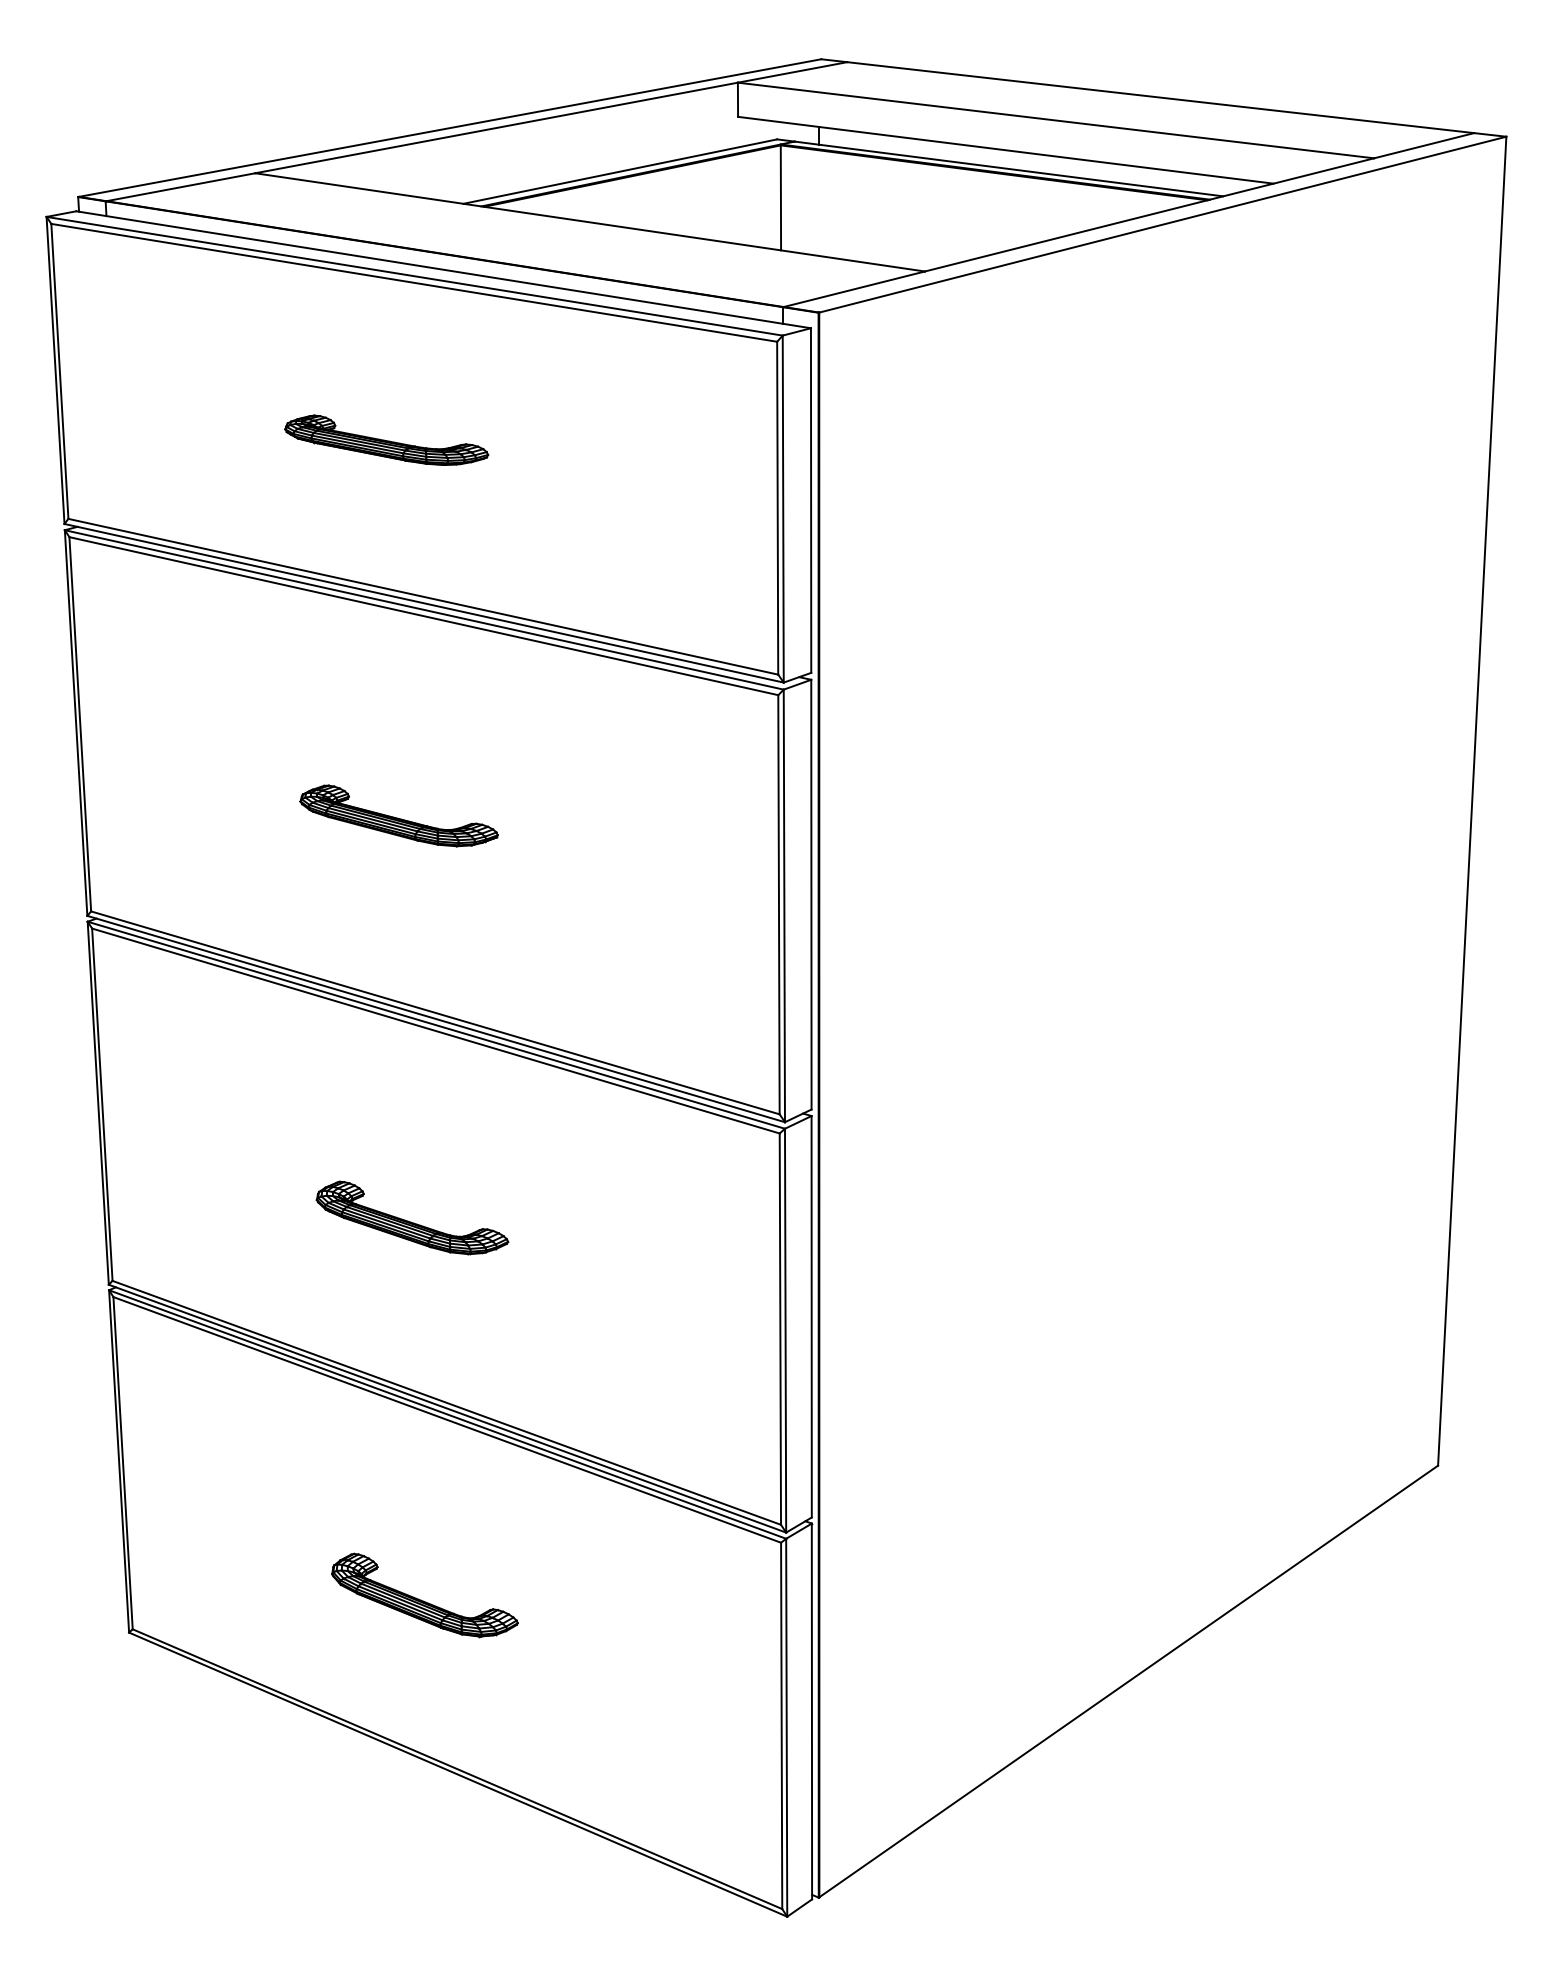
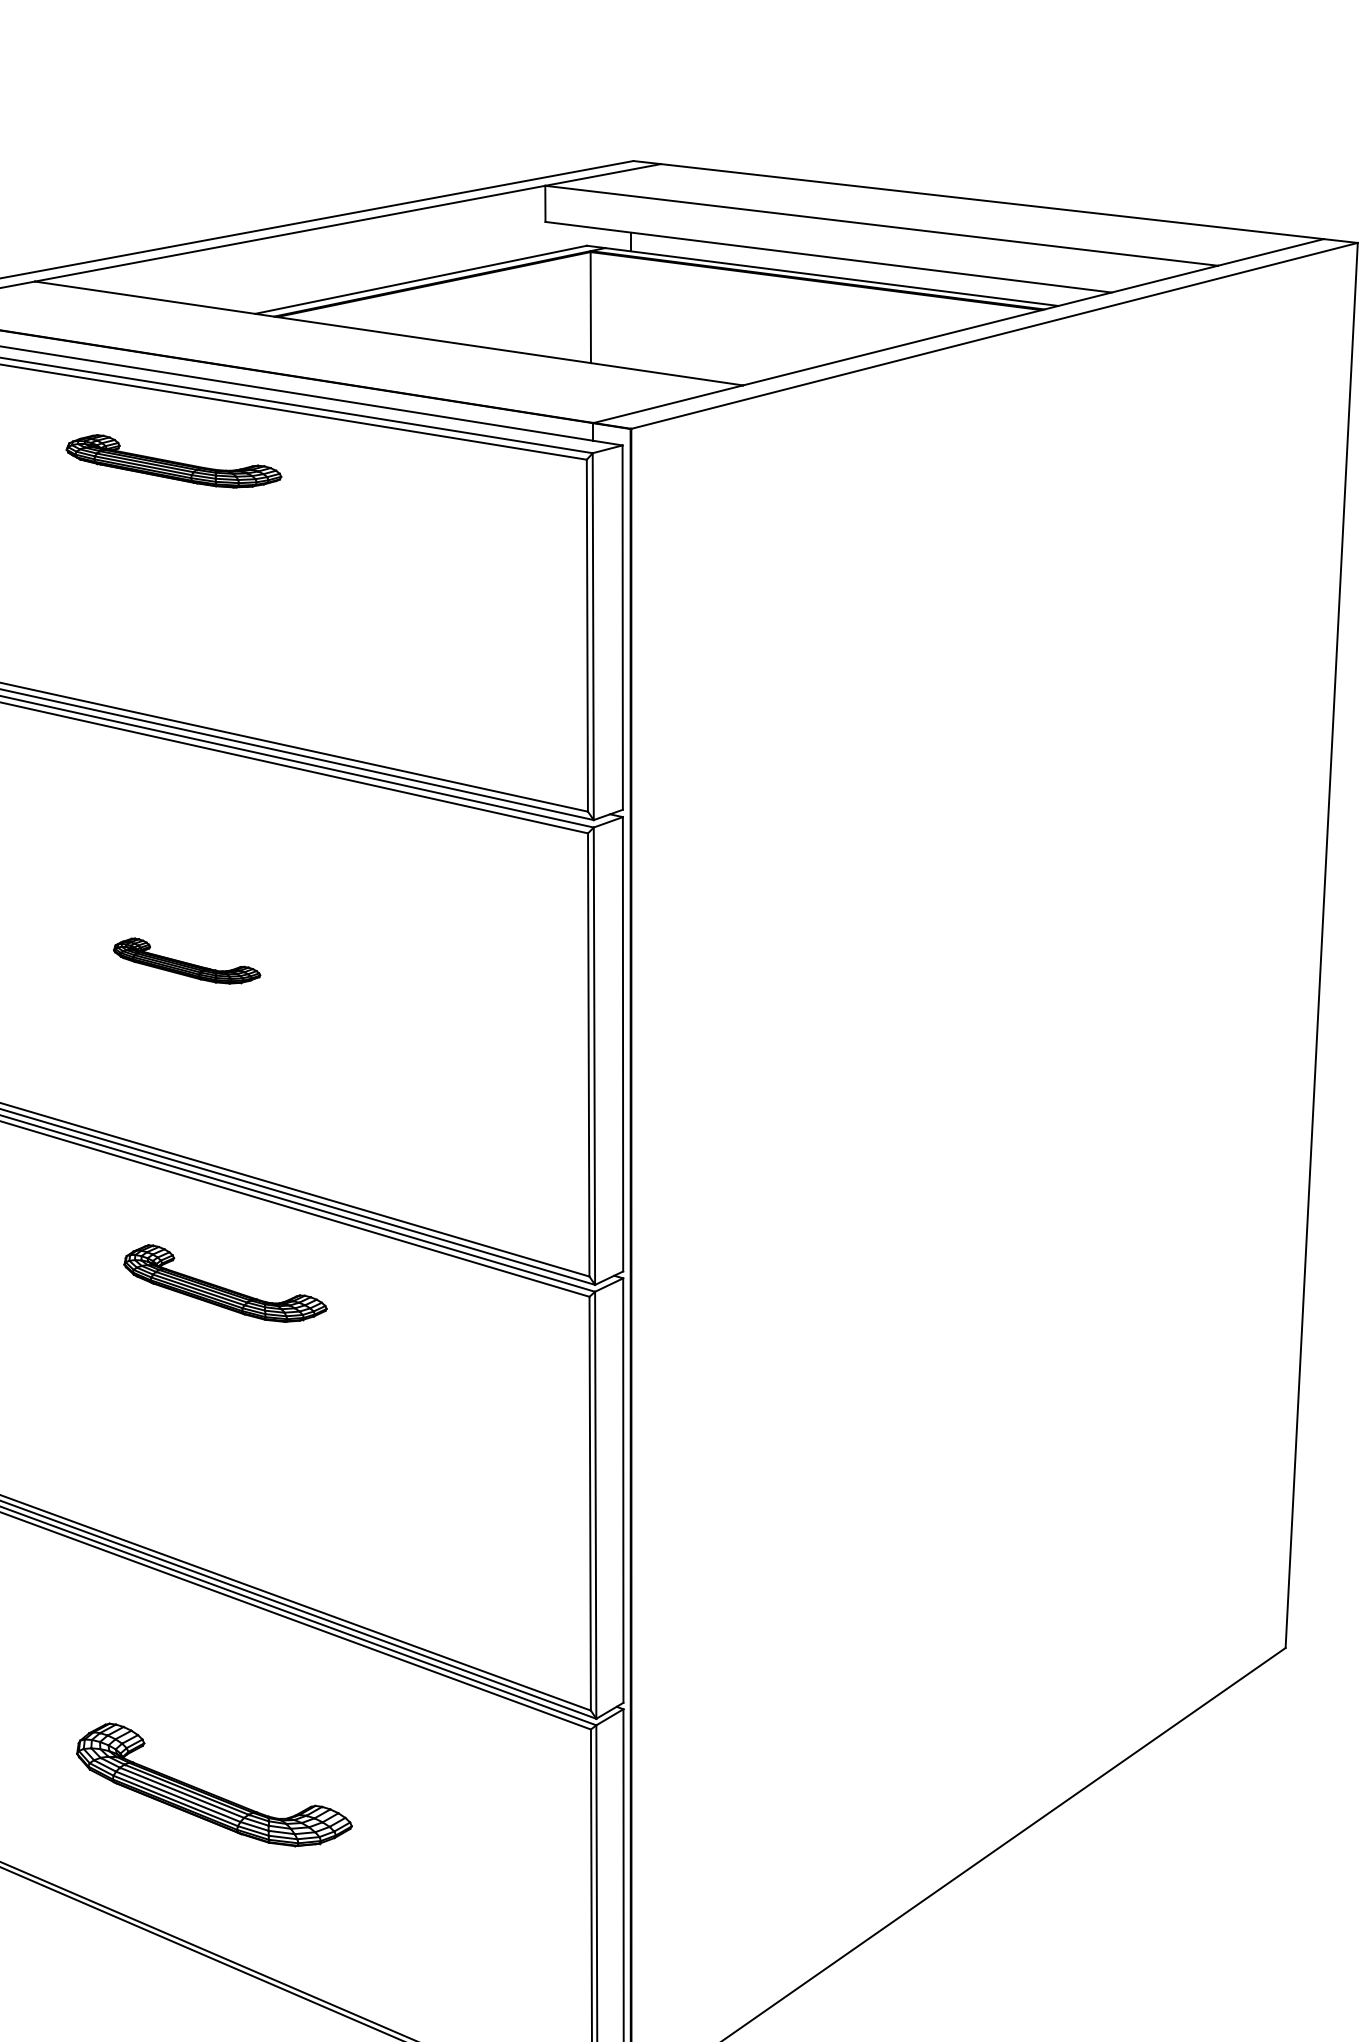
part: (386, 439) -> (173, 460), moved
part: (398, 815) -> (186, 960), size x0.7
part: (412, 1217) -> (225, 1283), moved
part: (424, 1595) -> (213, 1785), size x1.4

